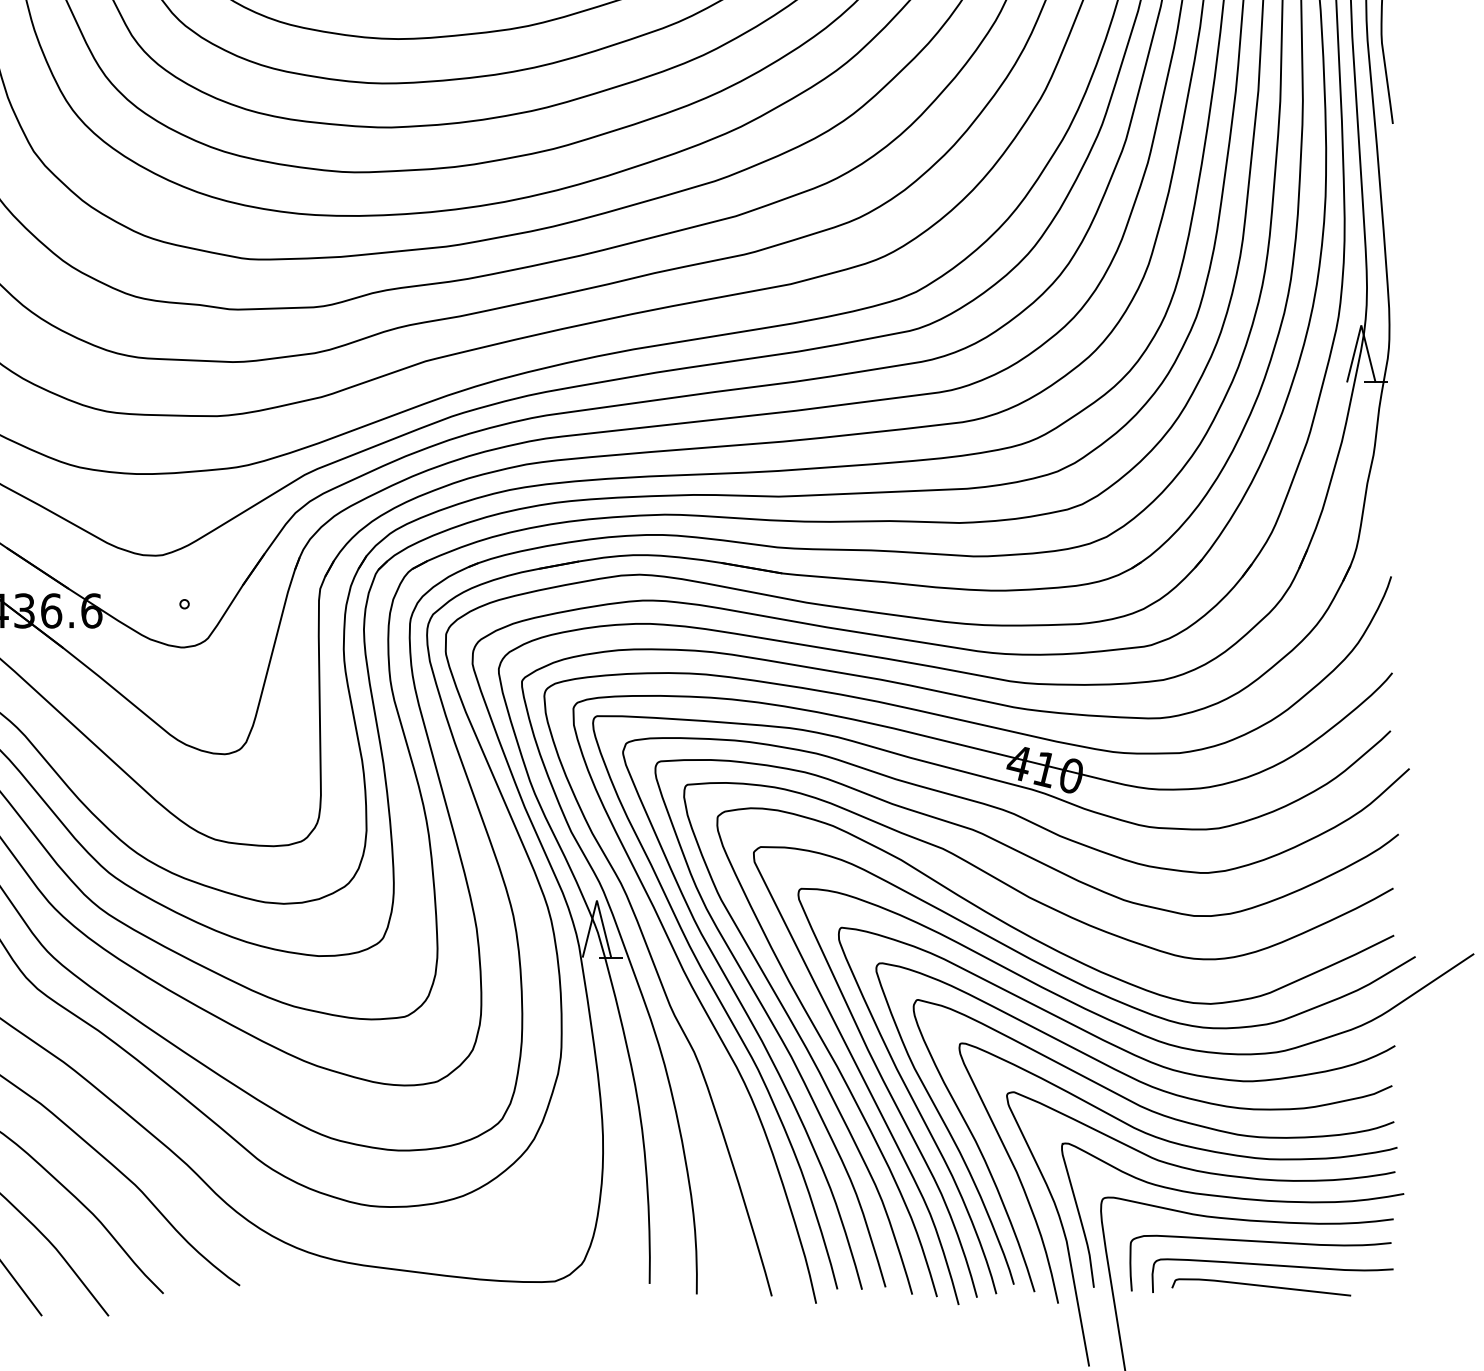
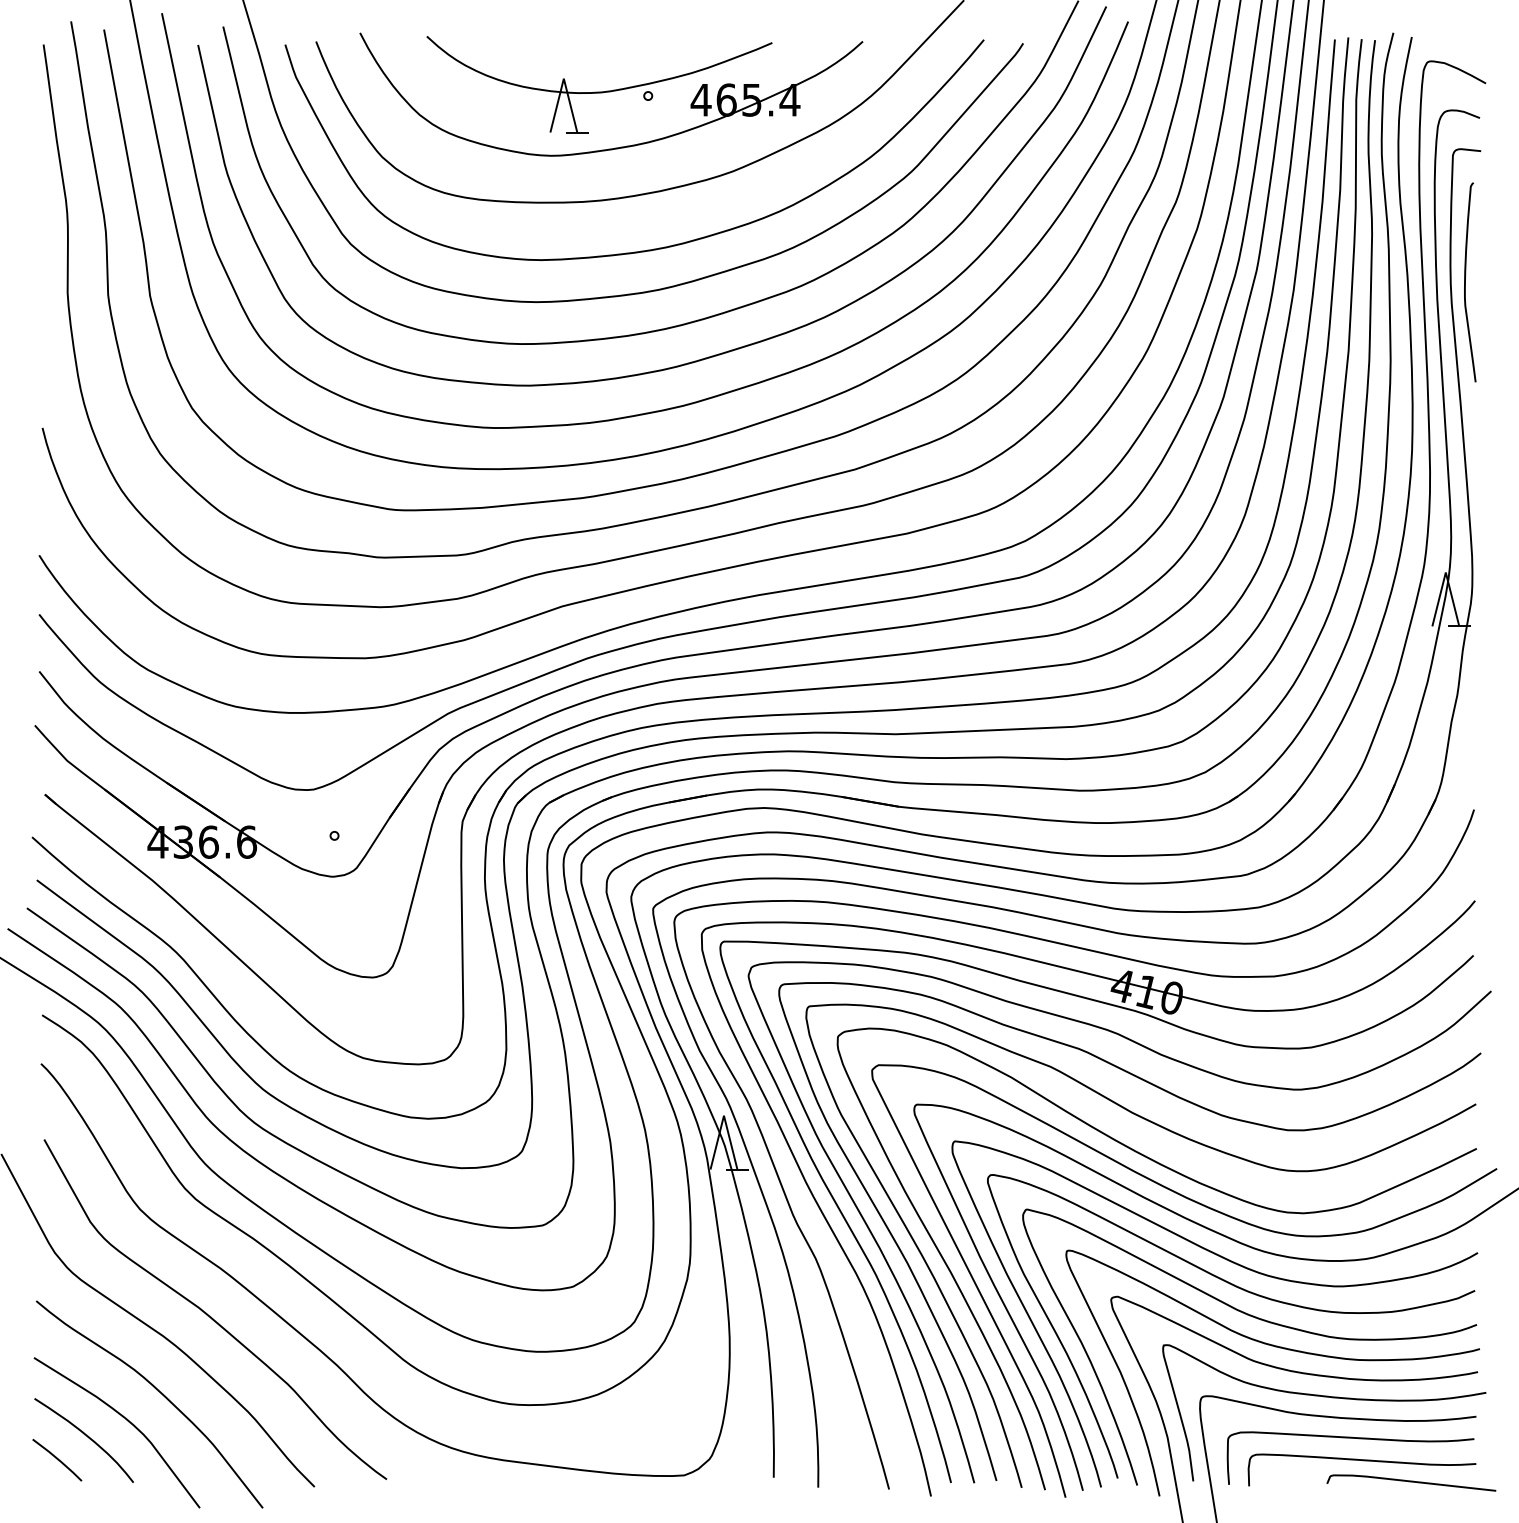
curve: (1261, 1286) -> (1411, 1482), moved

